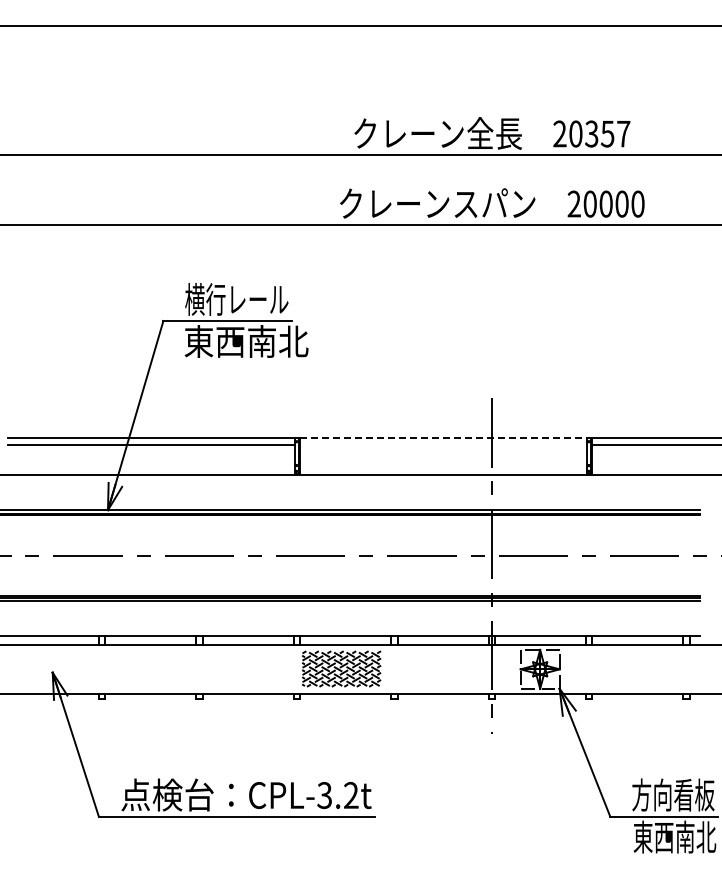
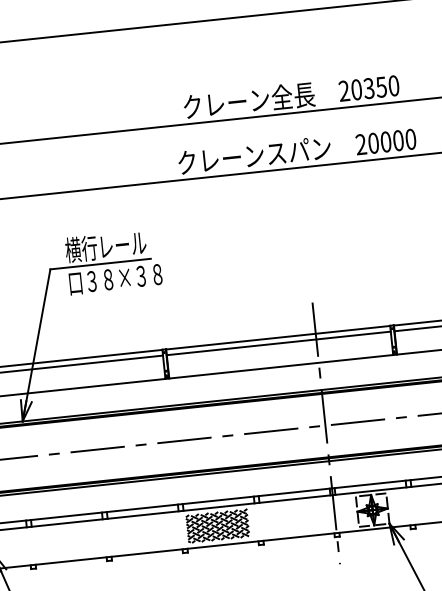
text: (623, 133) -> (393, 85), 20357 -> 20350
text: (246, 341) -> (116, 278), 東西南北 -> 口３８×３８
line: (443, 438) -> (278, 338), dashed -> solid
line: (442, 445) -> (278, 343), added

